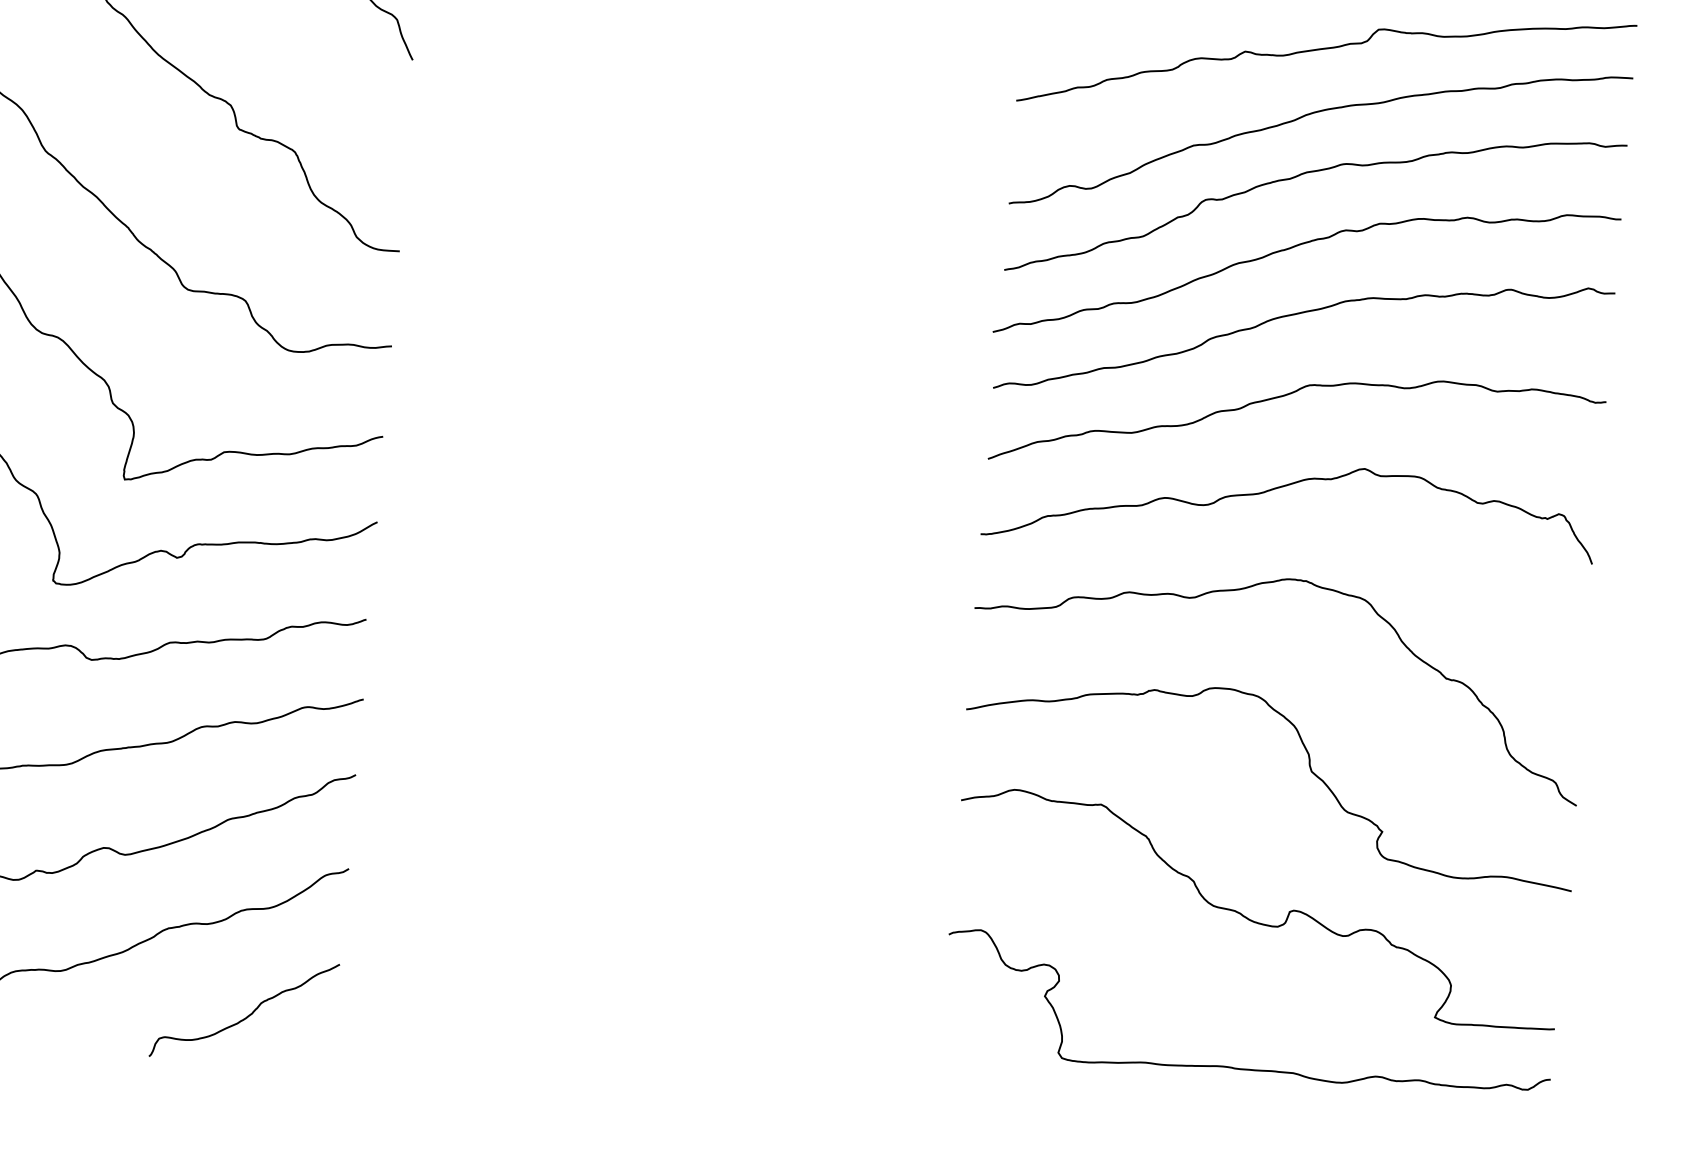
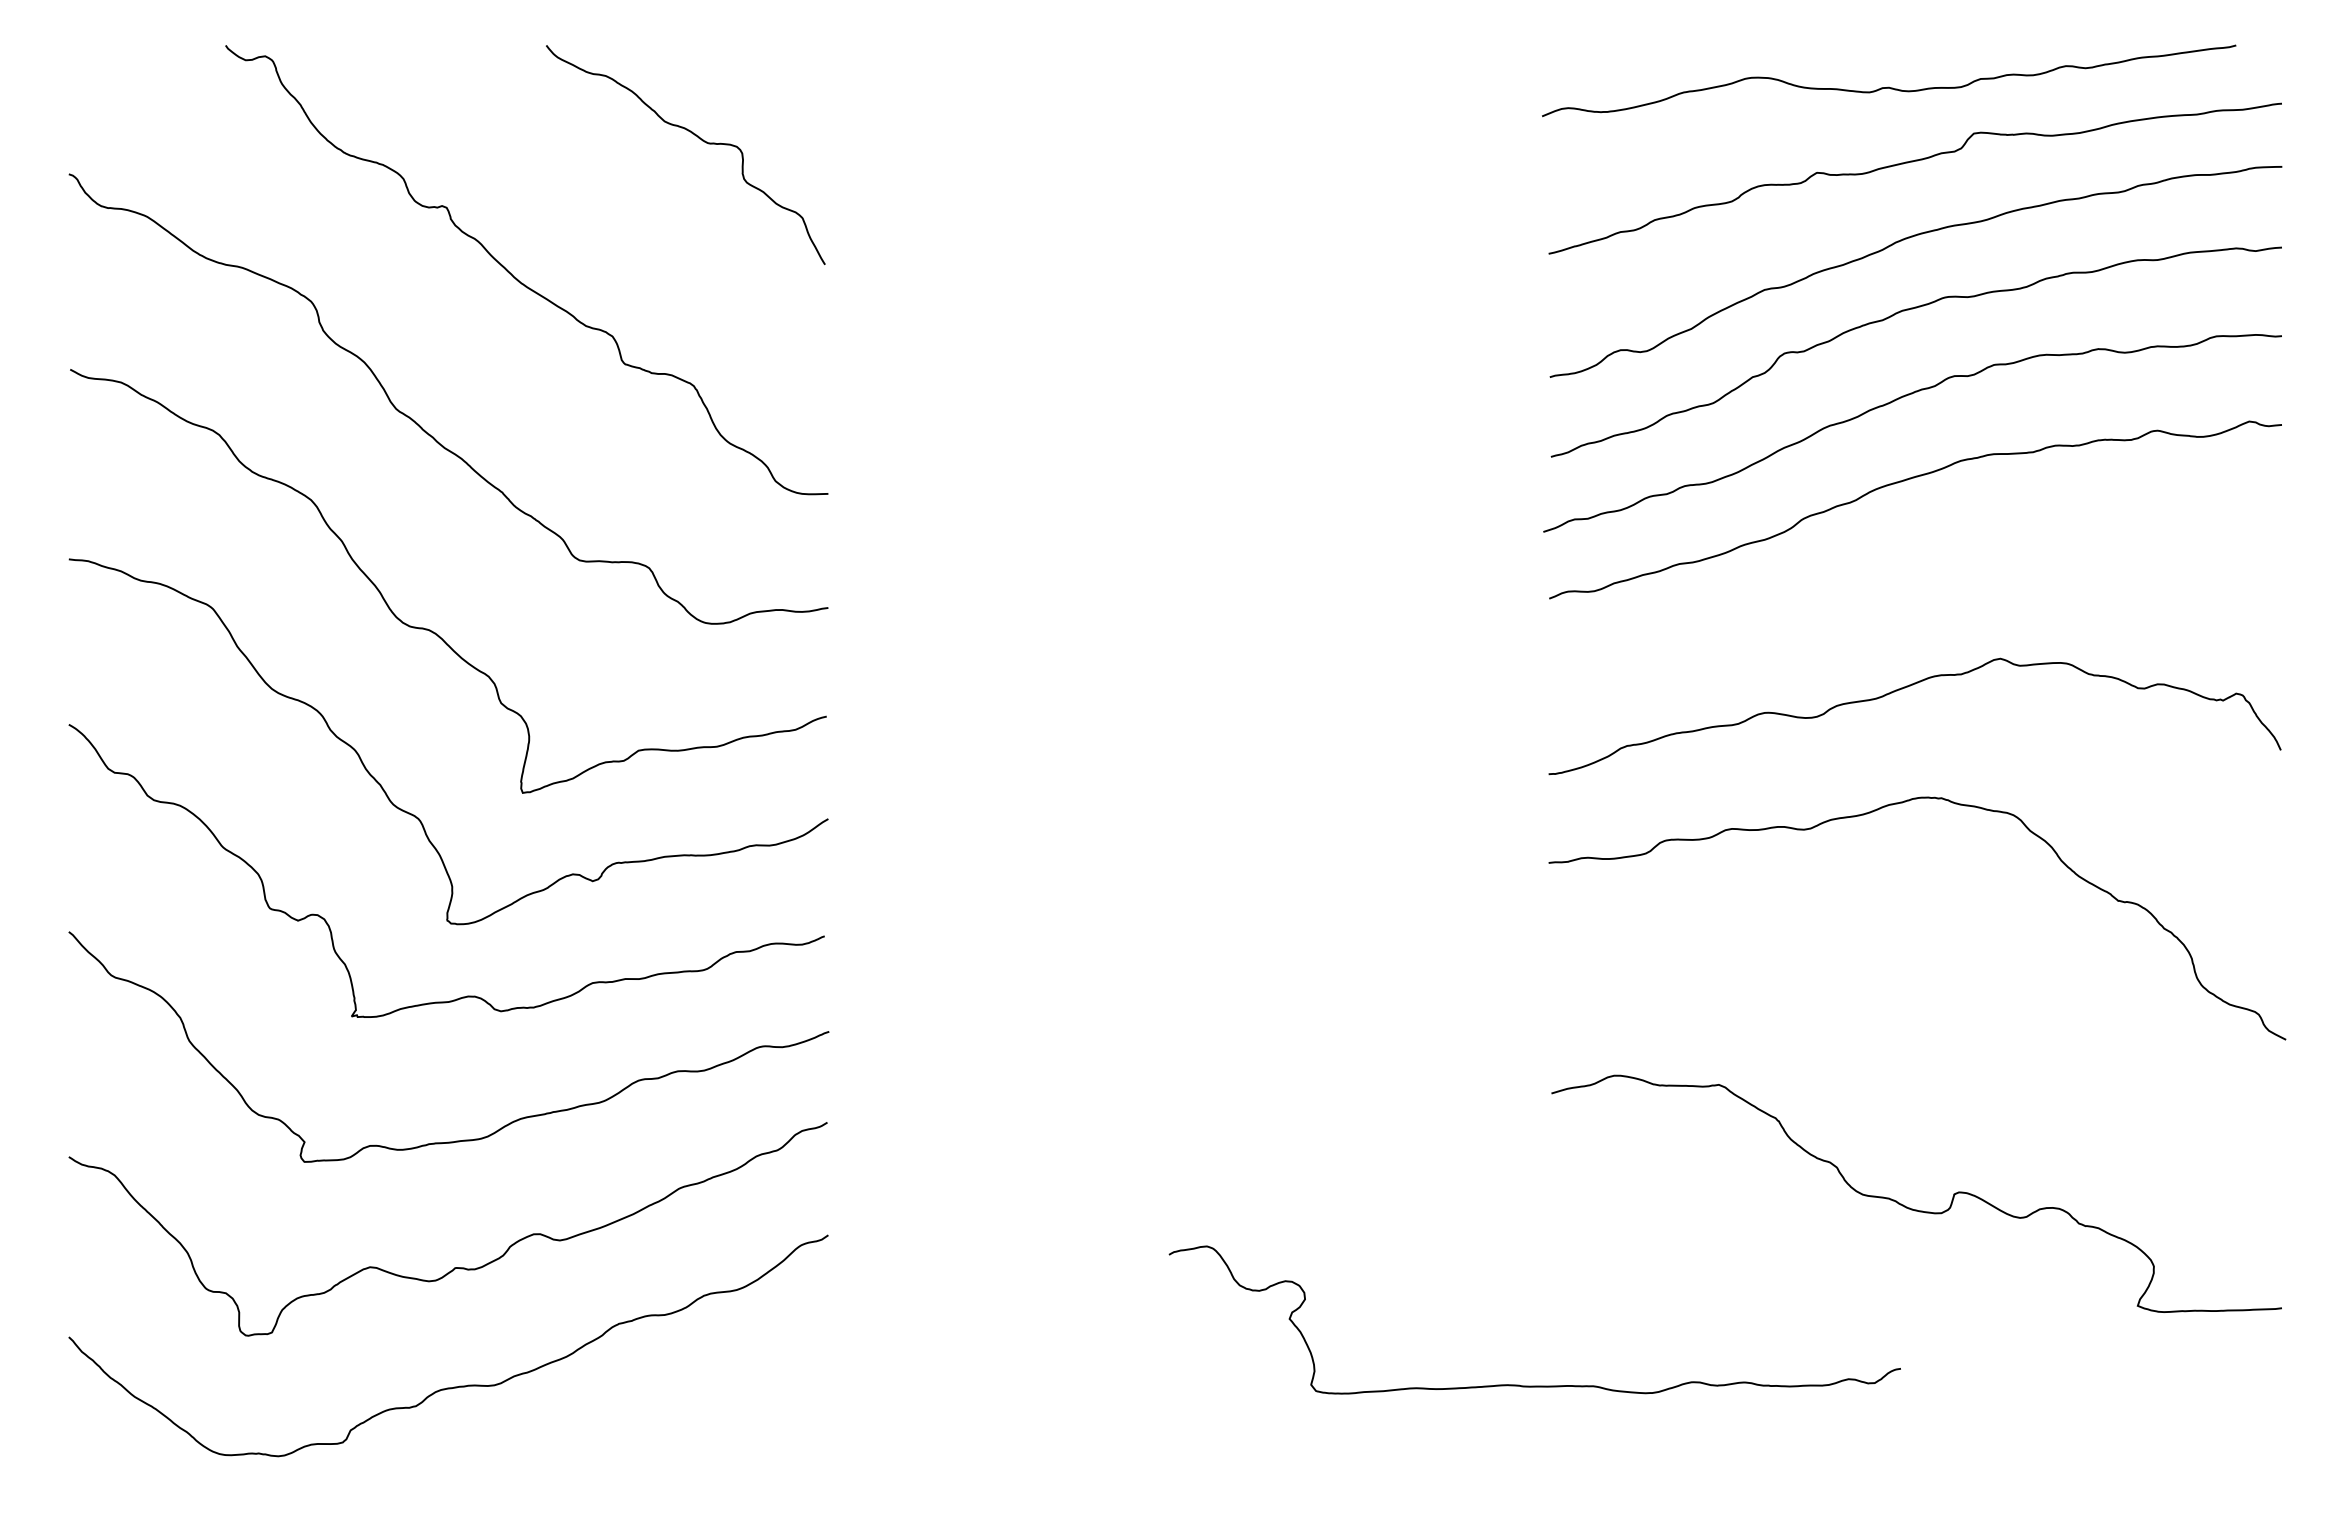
curve: (1286, 396) -> (1899, 579), removed
curve: (1309, 769) -> (1964, 1022), removed
curve: (248, 1015) -> (722, 1419), removed
curve: (1244, 1068) -> (1534, 1385), moved

